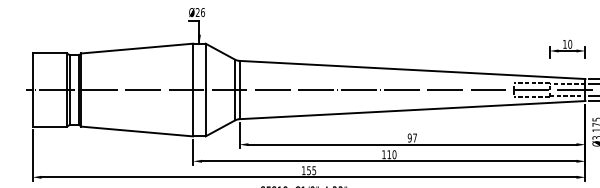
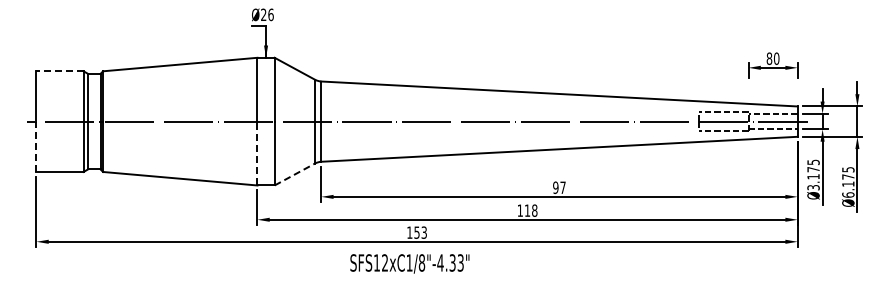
text: (564, 44) -> (769, 58), 10 -> 80
line: (50, 53) -> (60, 71), solid -> dashed
line: (32, 108) -> (36, 146), solid -> dashed
line: (193, 113) -> (257, 153), solid -> dashed
line: (220, 128) -> (294, 174), solid -> dashed
text: (394, 154) -> (534, 210), 110 -> 118
text: (313, 169) -> (423, 231), 155 -> 153

